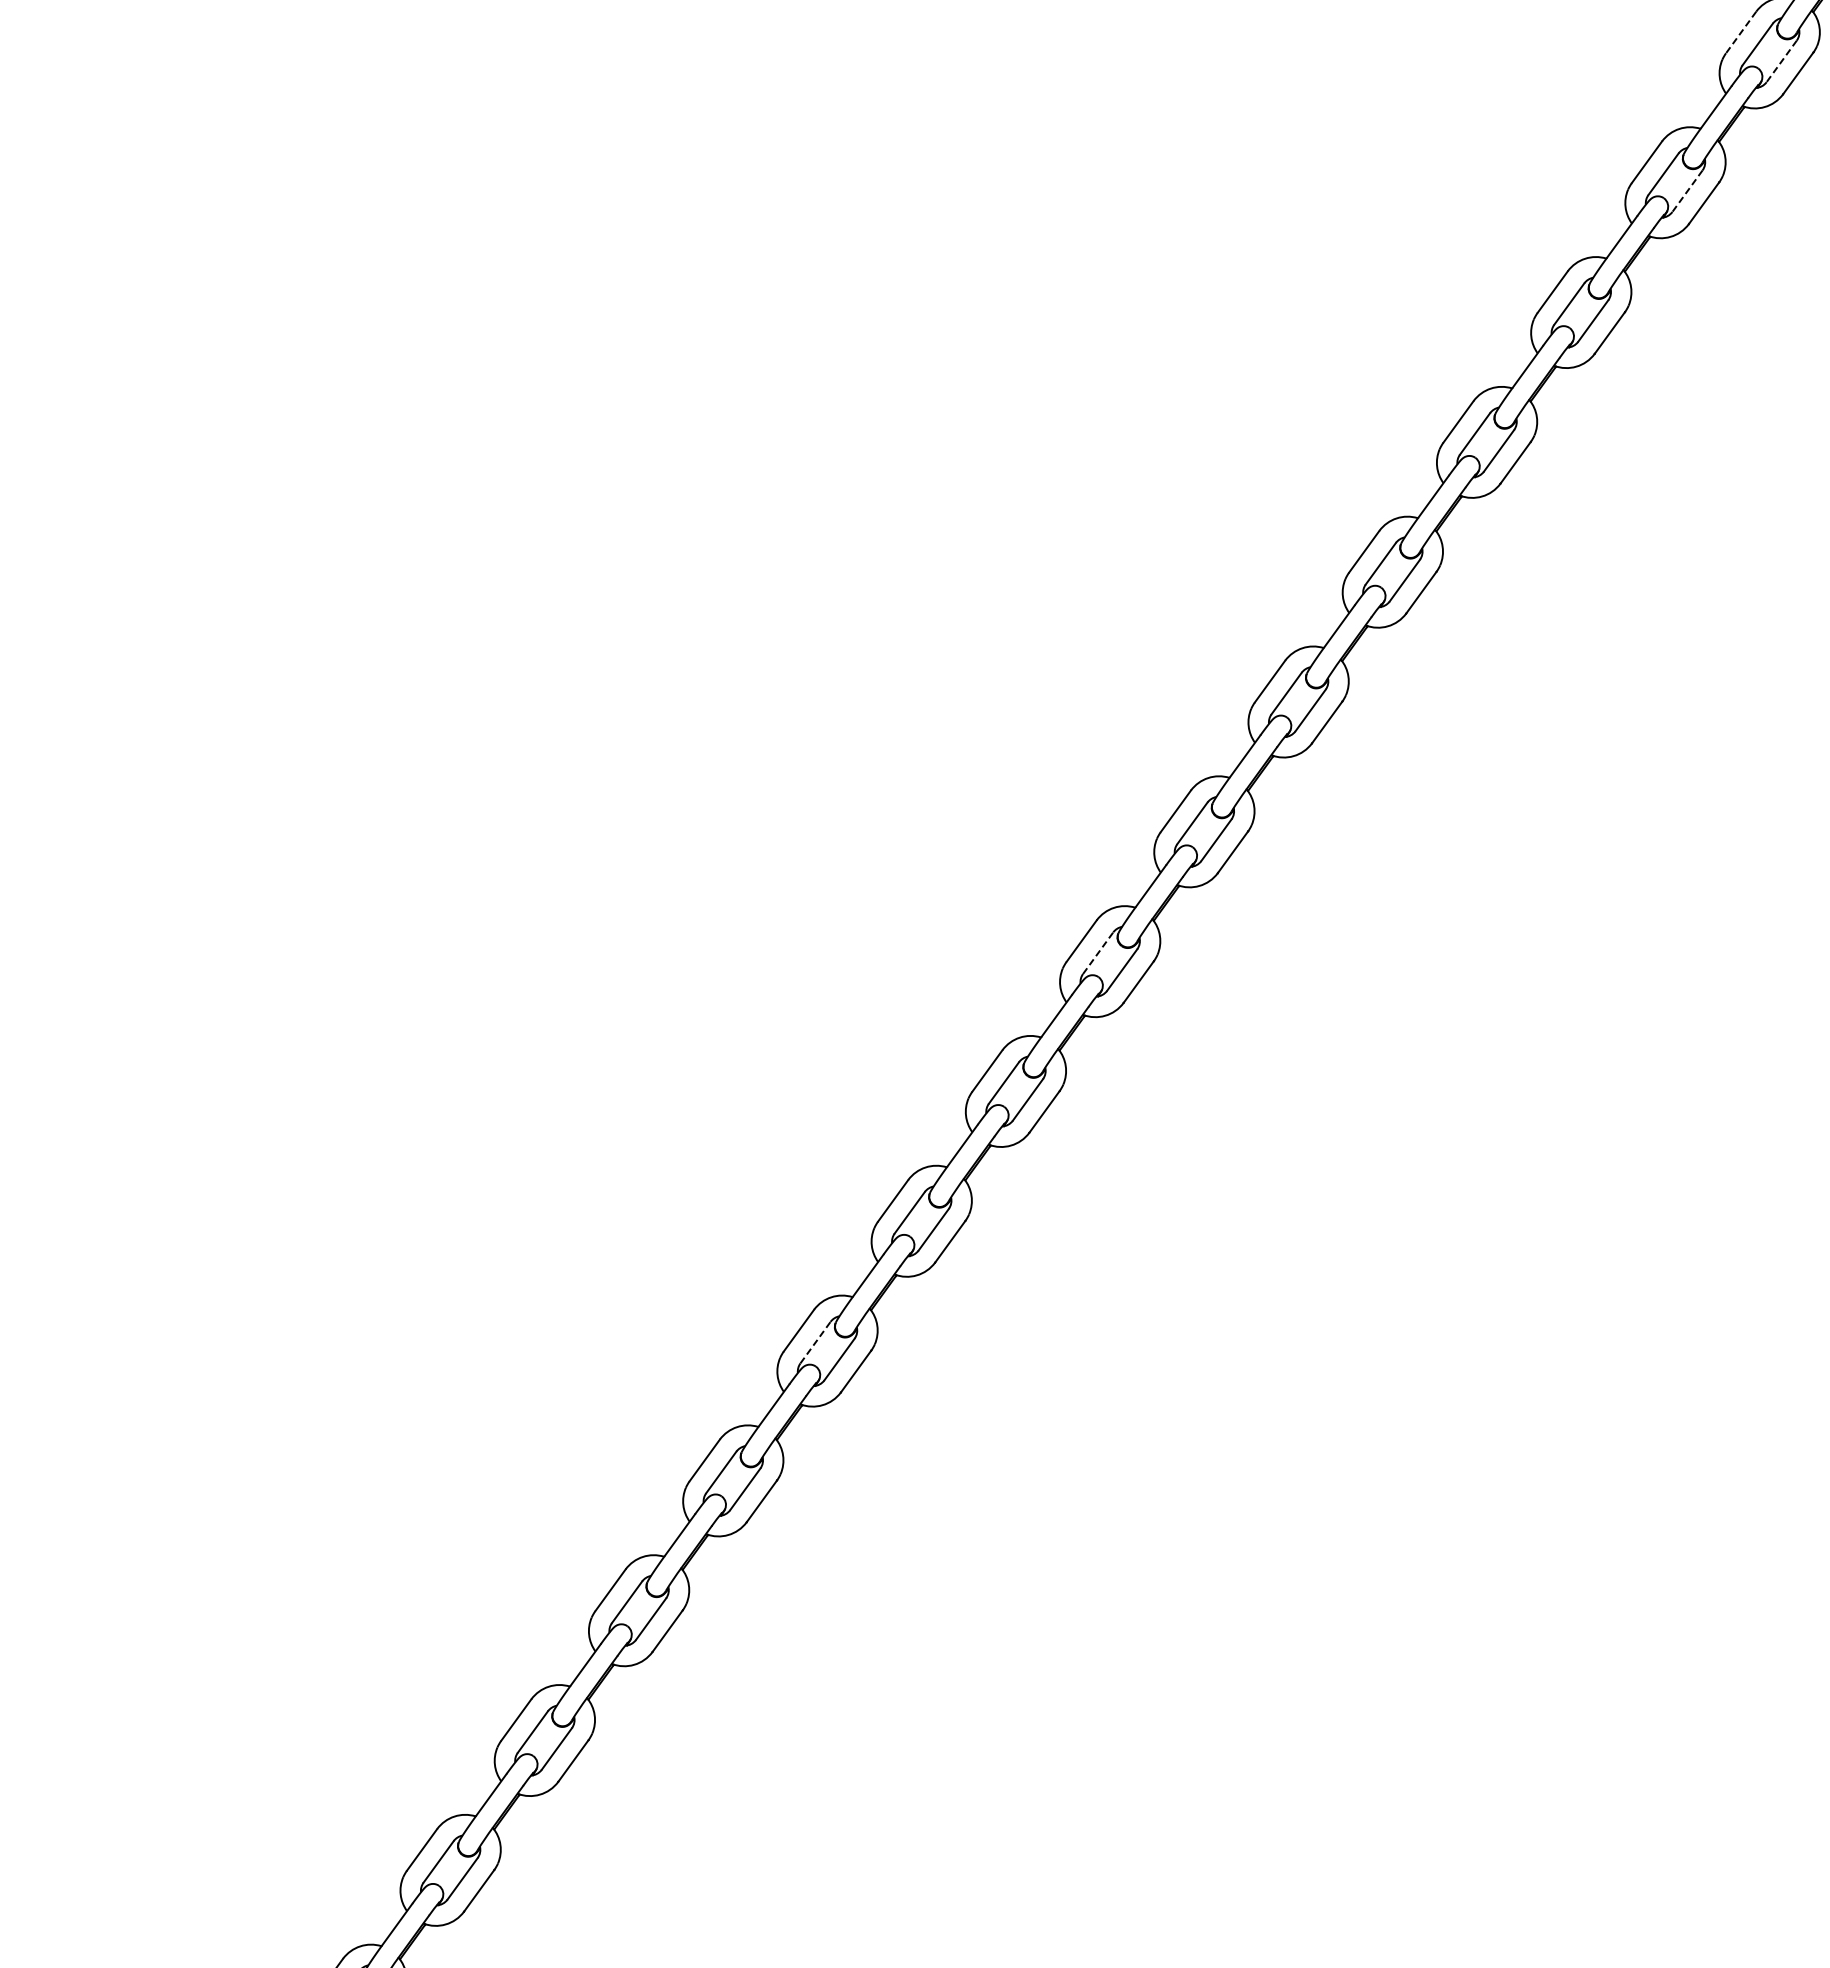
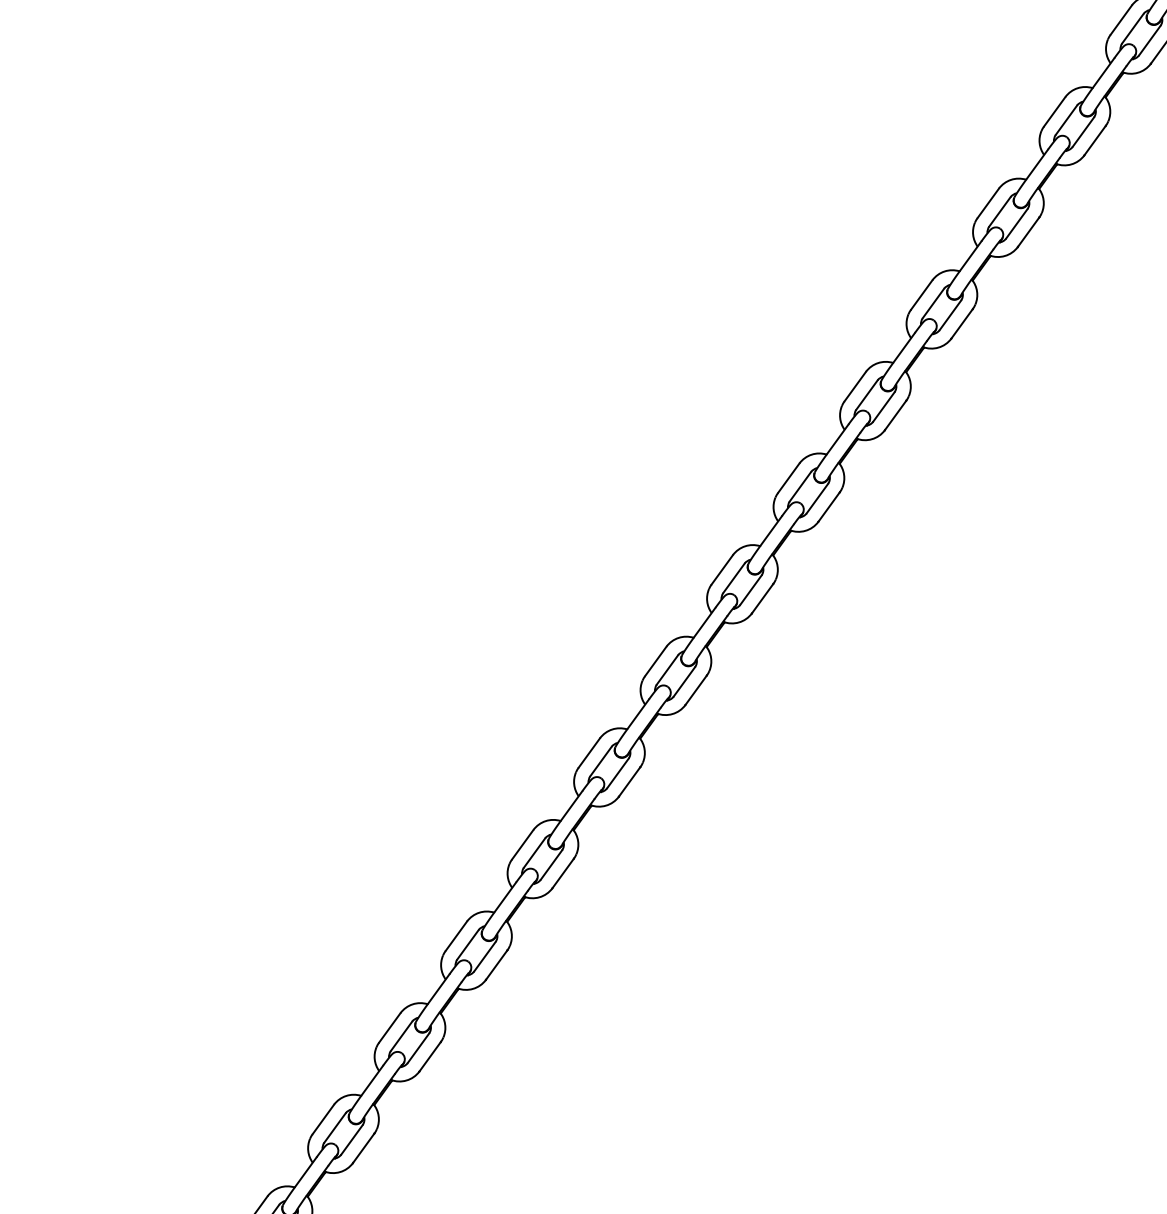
line: (1741, 32) -> (1054, 111), dashed -> solid
line: (1781, 61) -> (1083, 132), dashed -> solid
line: (1687, 191) -> (1016, 223), dashed -> solid
line: (1098, 953) -> (601, 761), dashed -> solid
line: (815, 1342) -> (401, 1036), dashed -> solid

